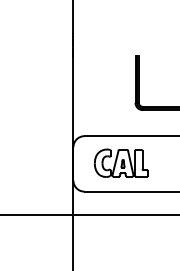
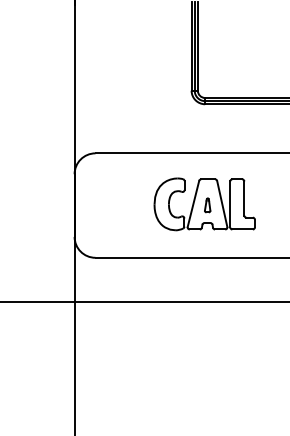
part: (121, 162) -> (204, 202), moved

